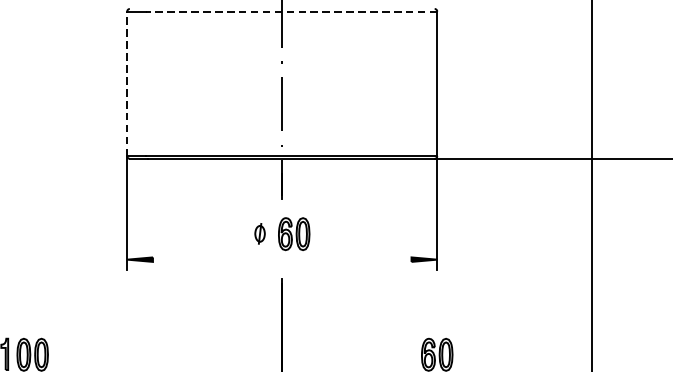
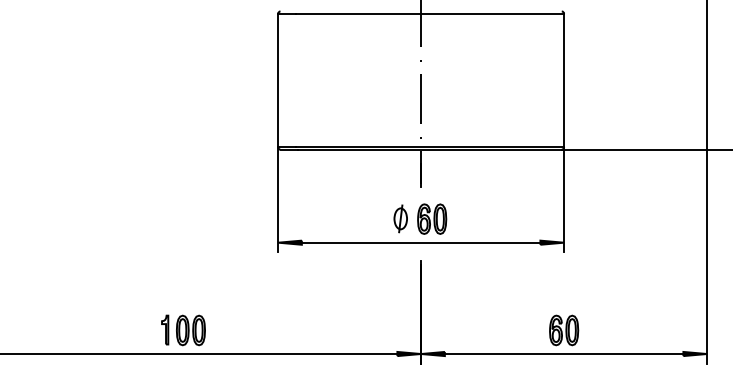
line: (291, 11) -> (429, 13), dashed -> solid
line: (127, 83) -> (278, 80), dashed -> solid
part: (259, 233) -> (400, 218), size x1.43
line: (281, 259) -> (420, 242), added

